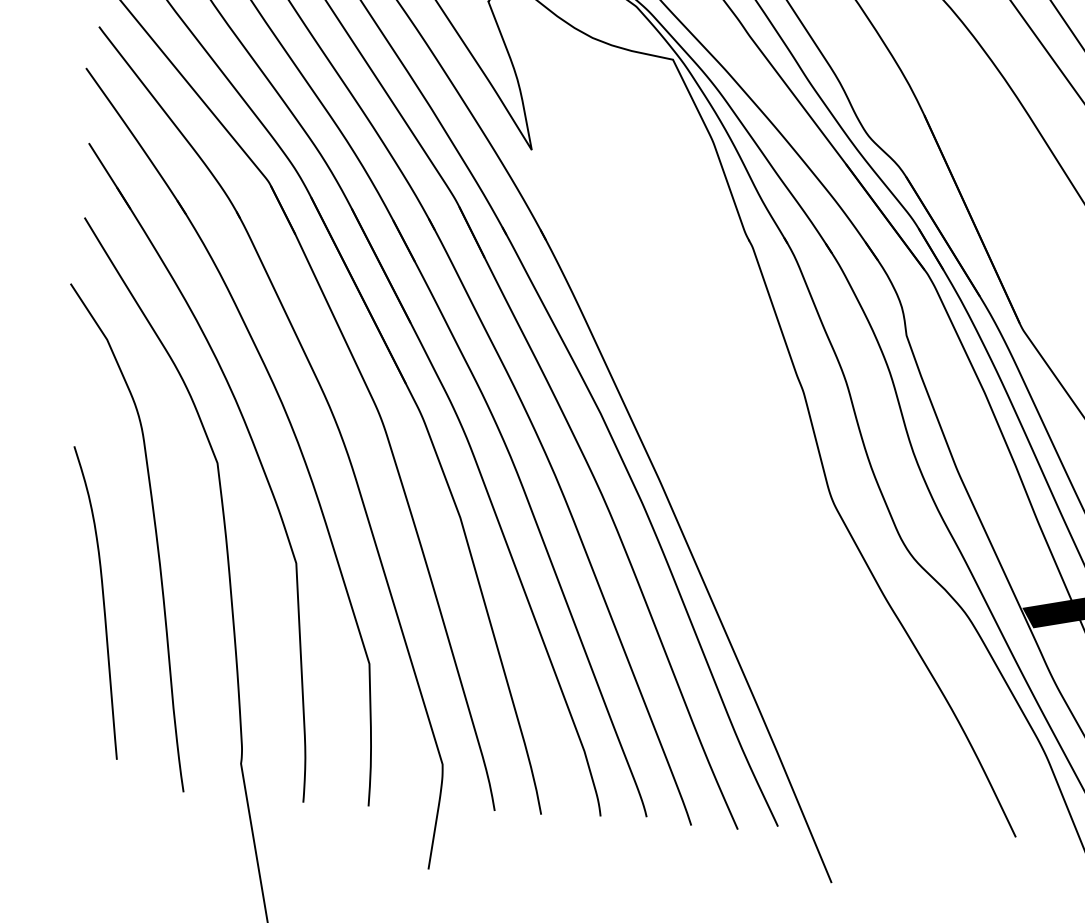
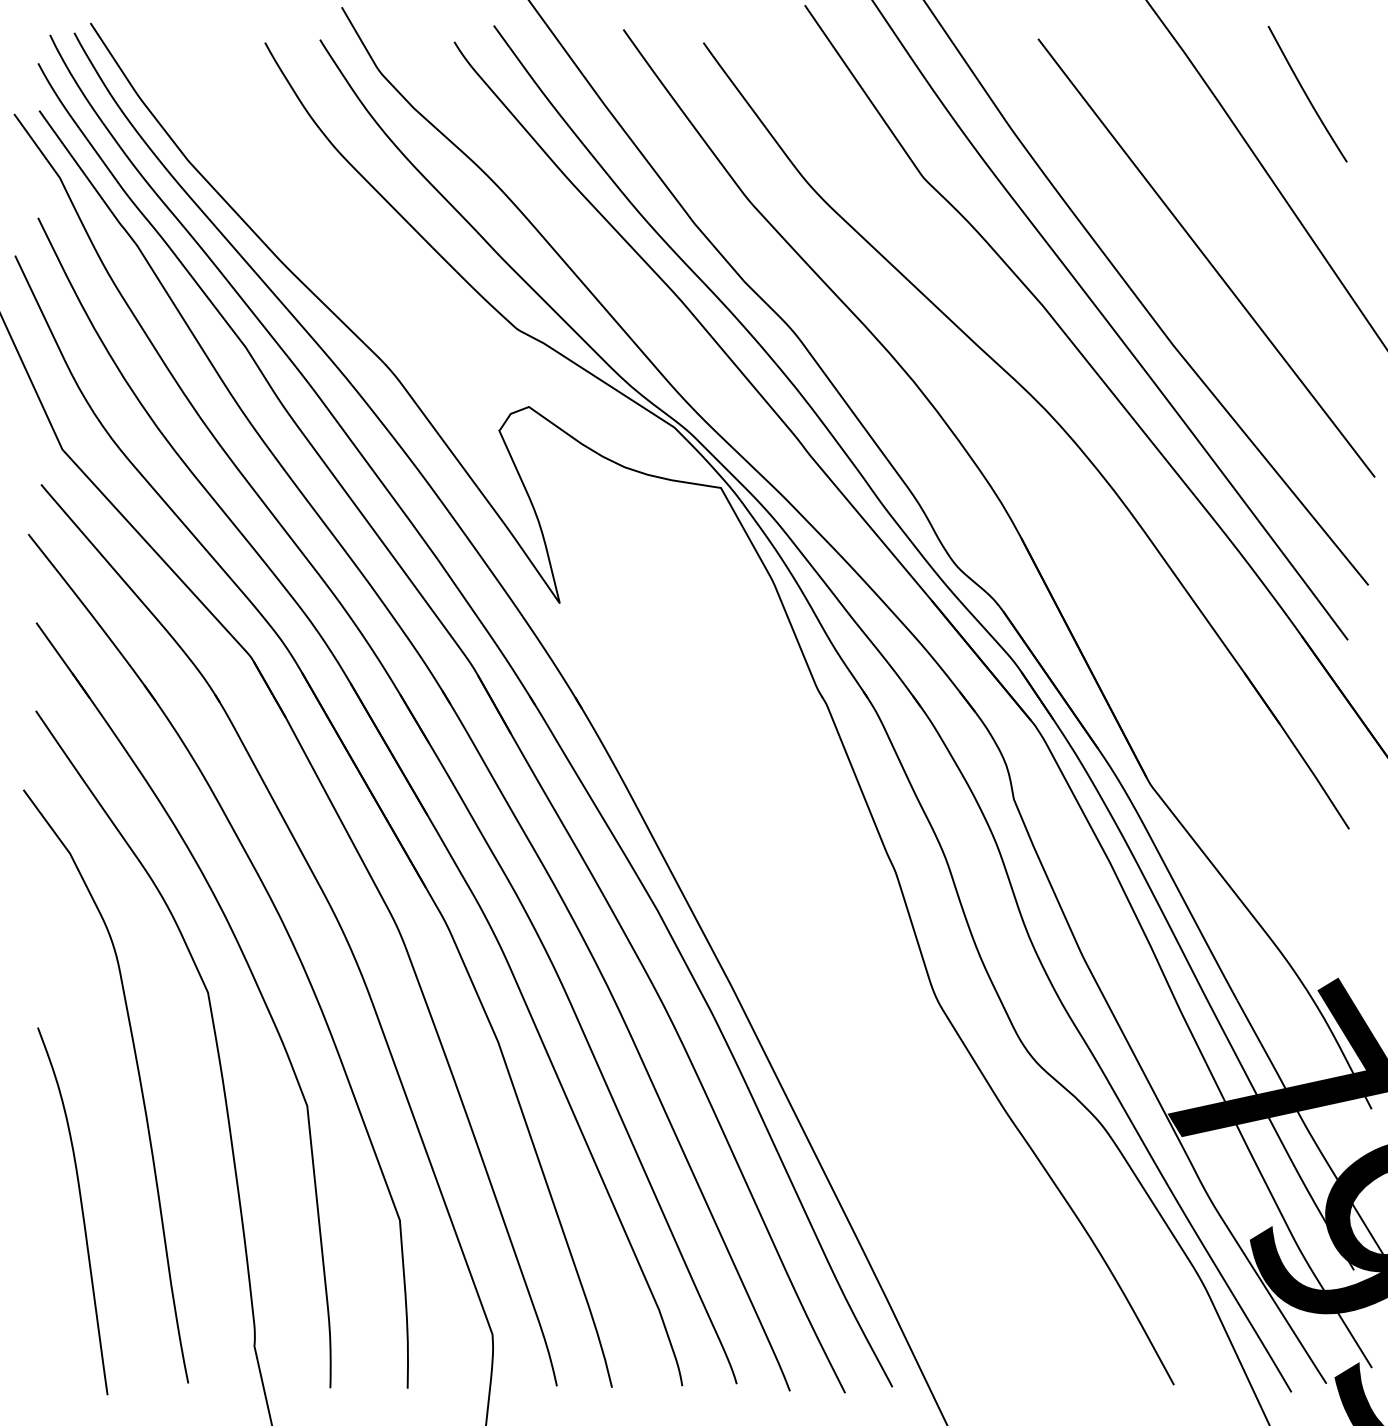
curve: (103, 603) -> (81, 1211), moved

